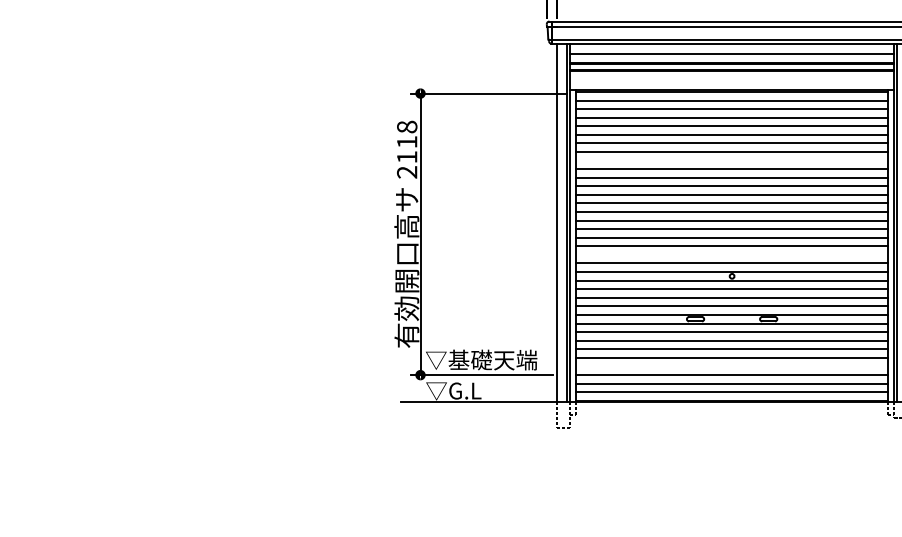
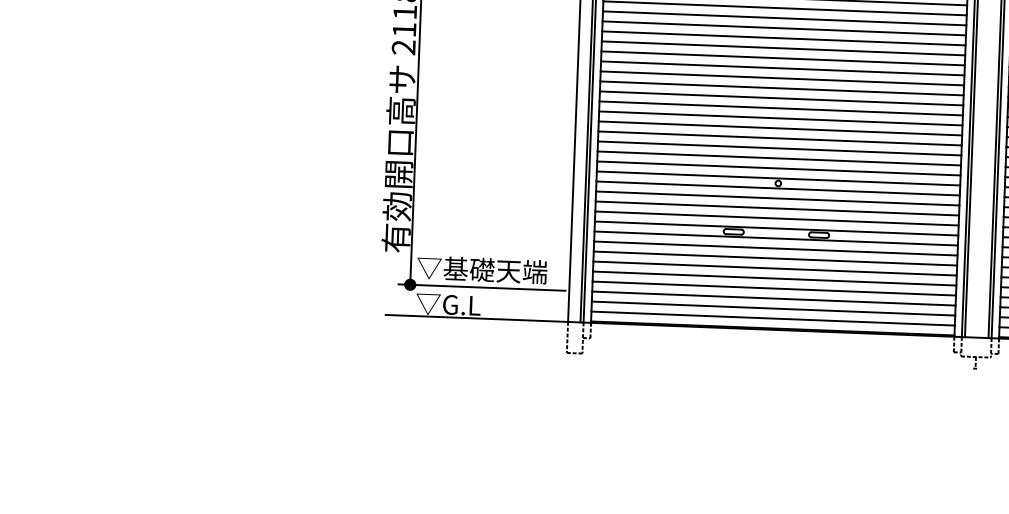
line: (731, 160) -> (782, 48), added
line: (731, 254) -> (778, 157), added
line: (731, 366) -> (773, 288), added

